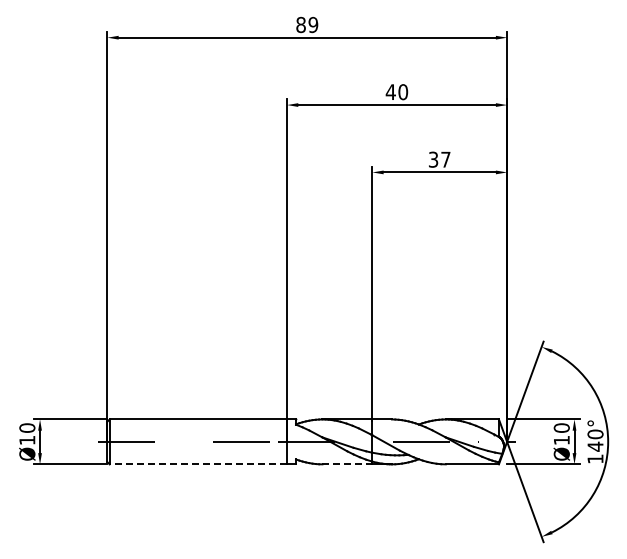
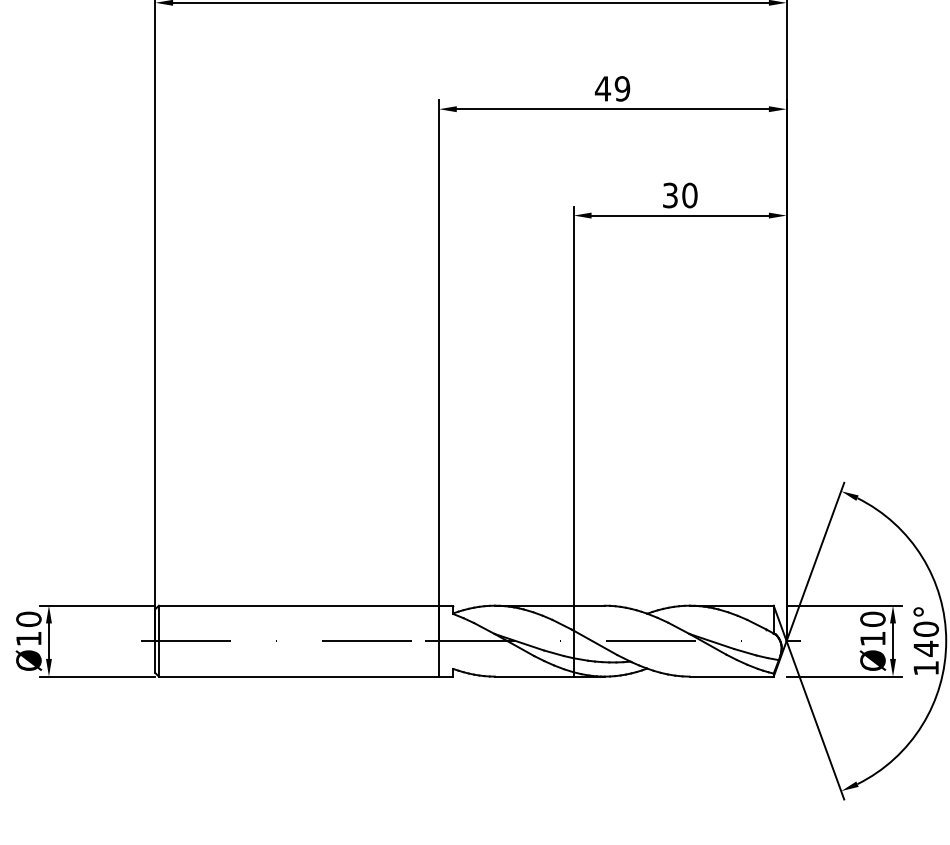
text: (402, 92) -> (621, 89), 40 -> 49
text: (445, 159) -> (689, 195), 37 -> 30
line: (198, 464) -> (299, 676), dashed -> solid
line: (347, 464) -> (534, 676), dashed -> solid

